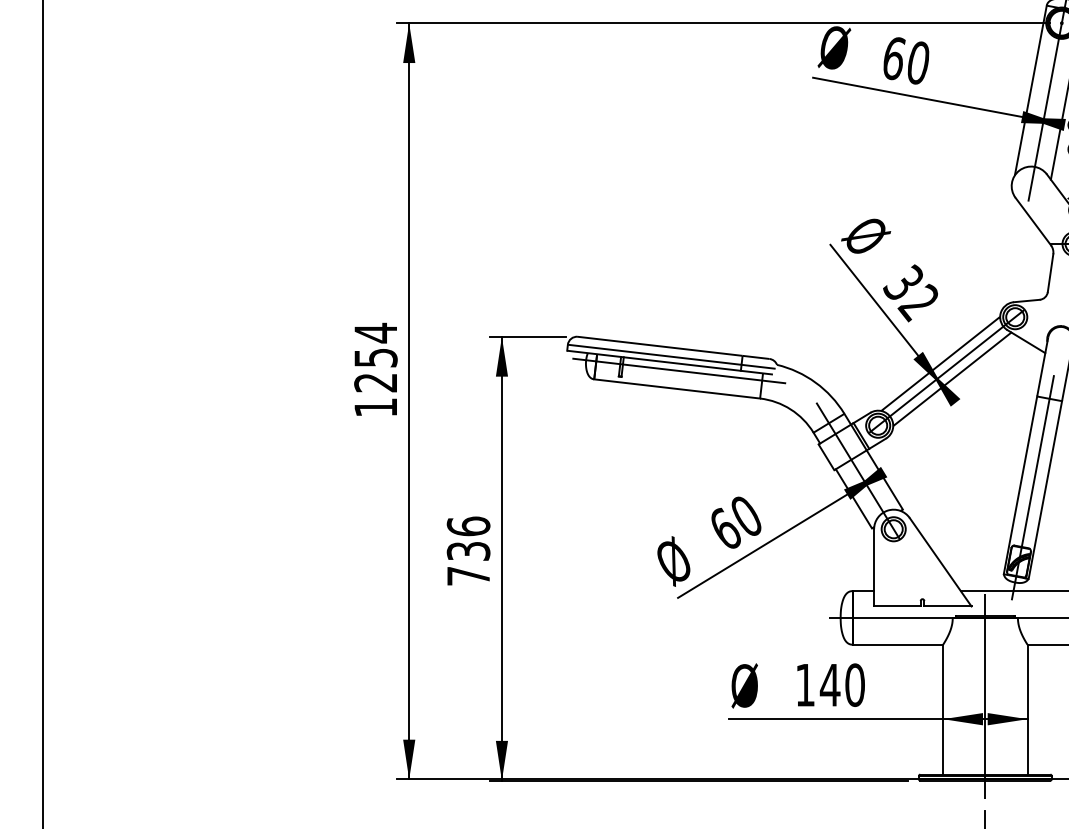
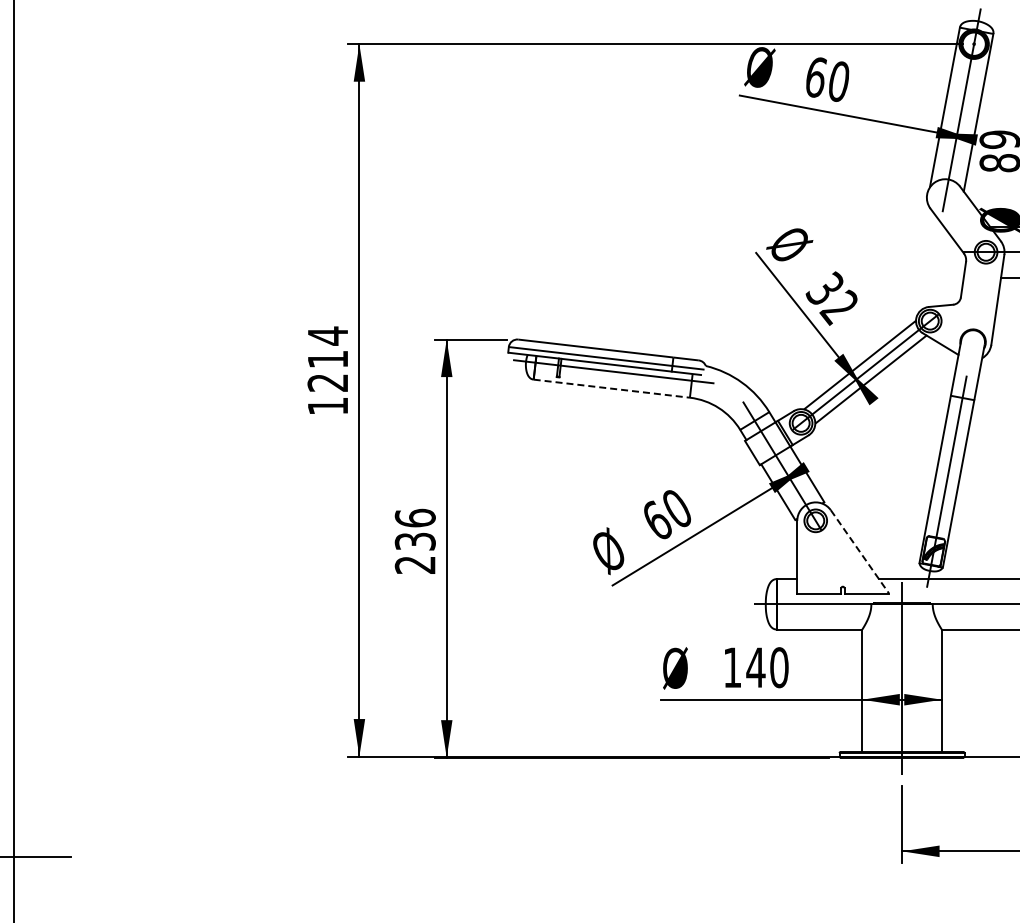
text: (376, 357) -> (328, 359), 1254 -> 1214
line: (676, 388) -> (611, 388), solid -> dashed
line: (940, 561) -> (859, 551), solid -> dashed
text: (467, 575) -> (414, 564), 736 -> 236

